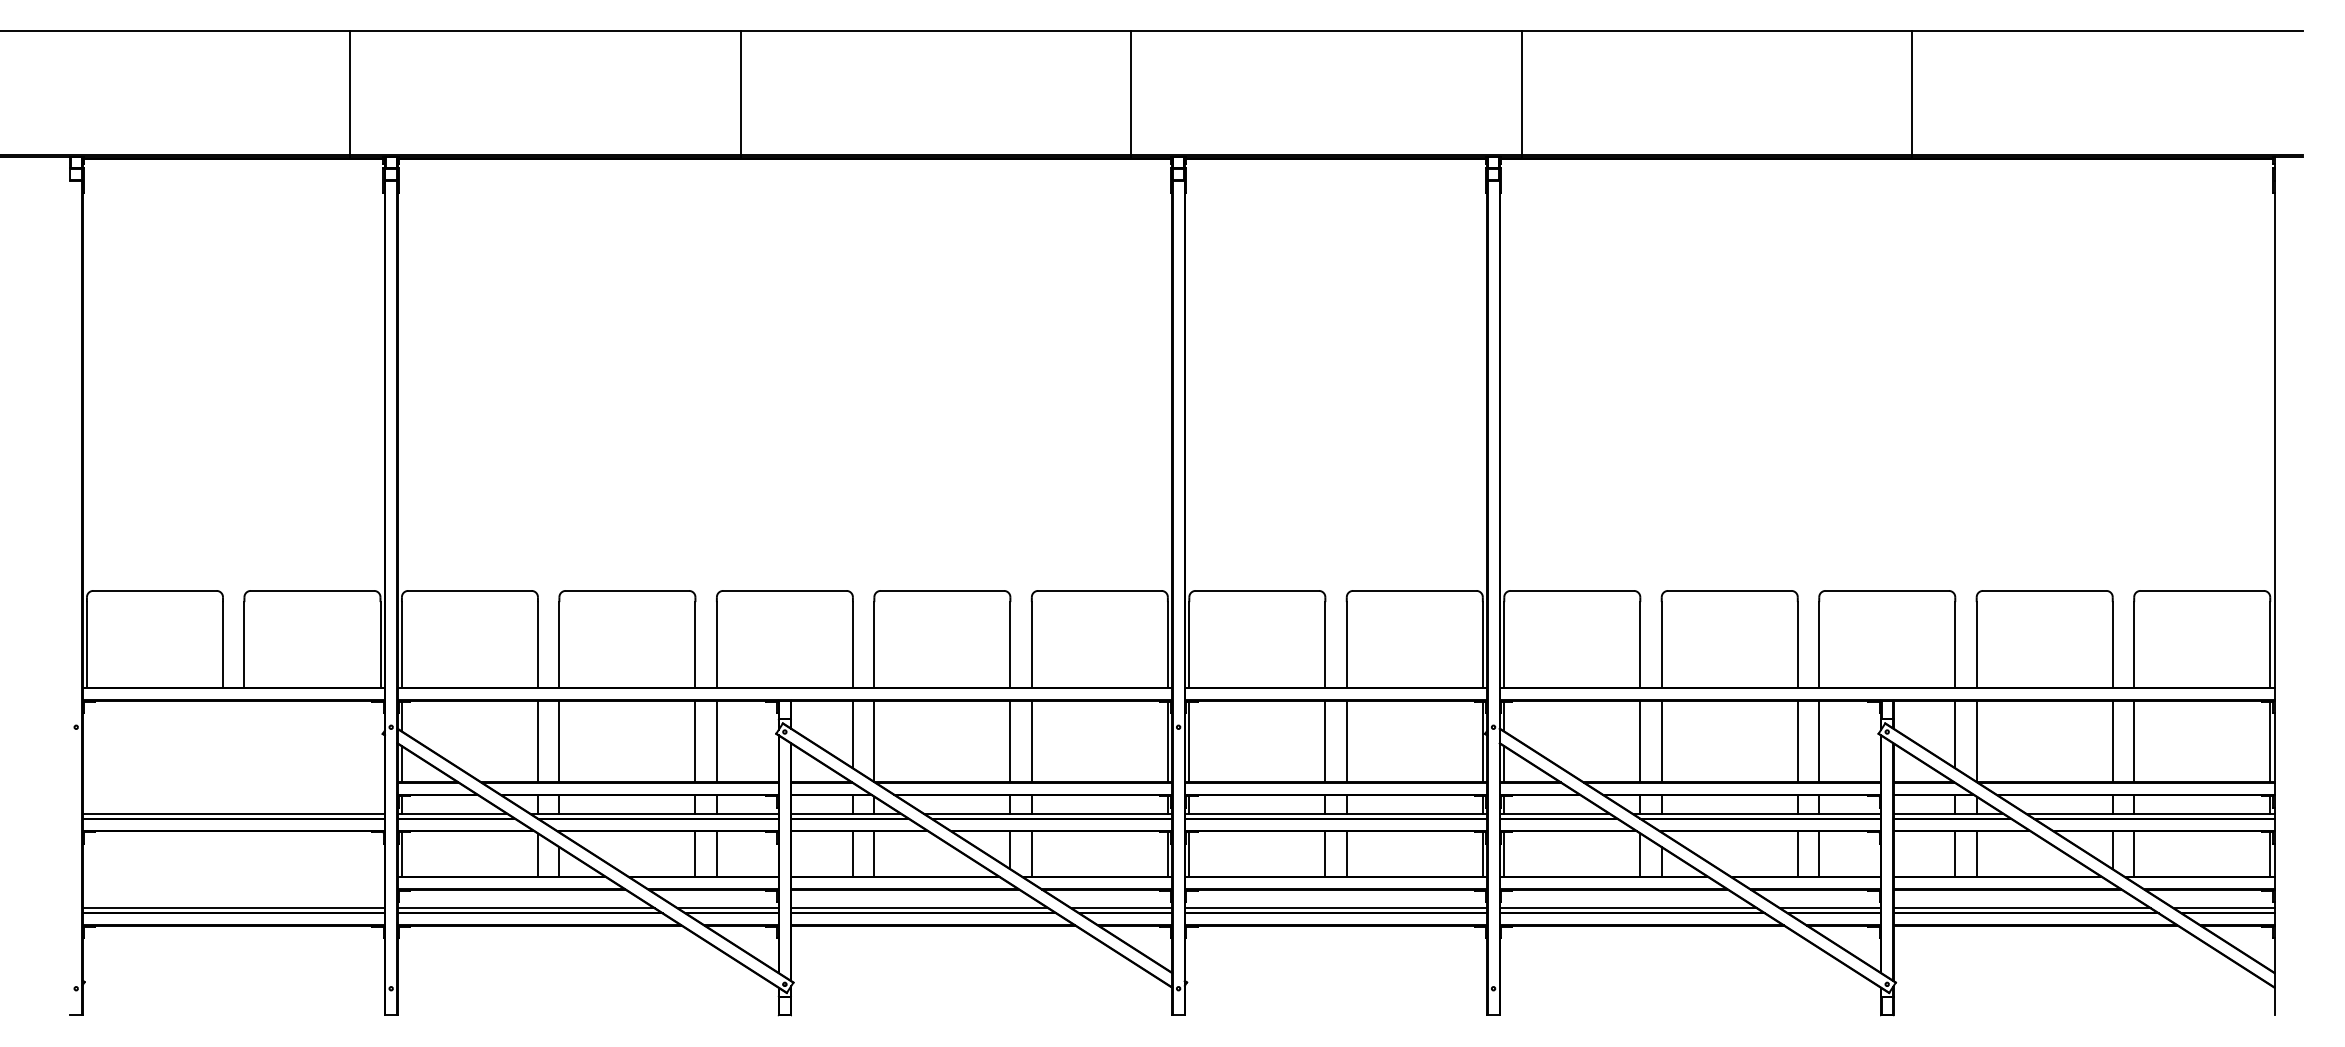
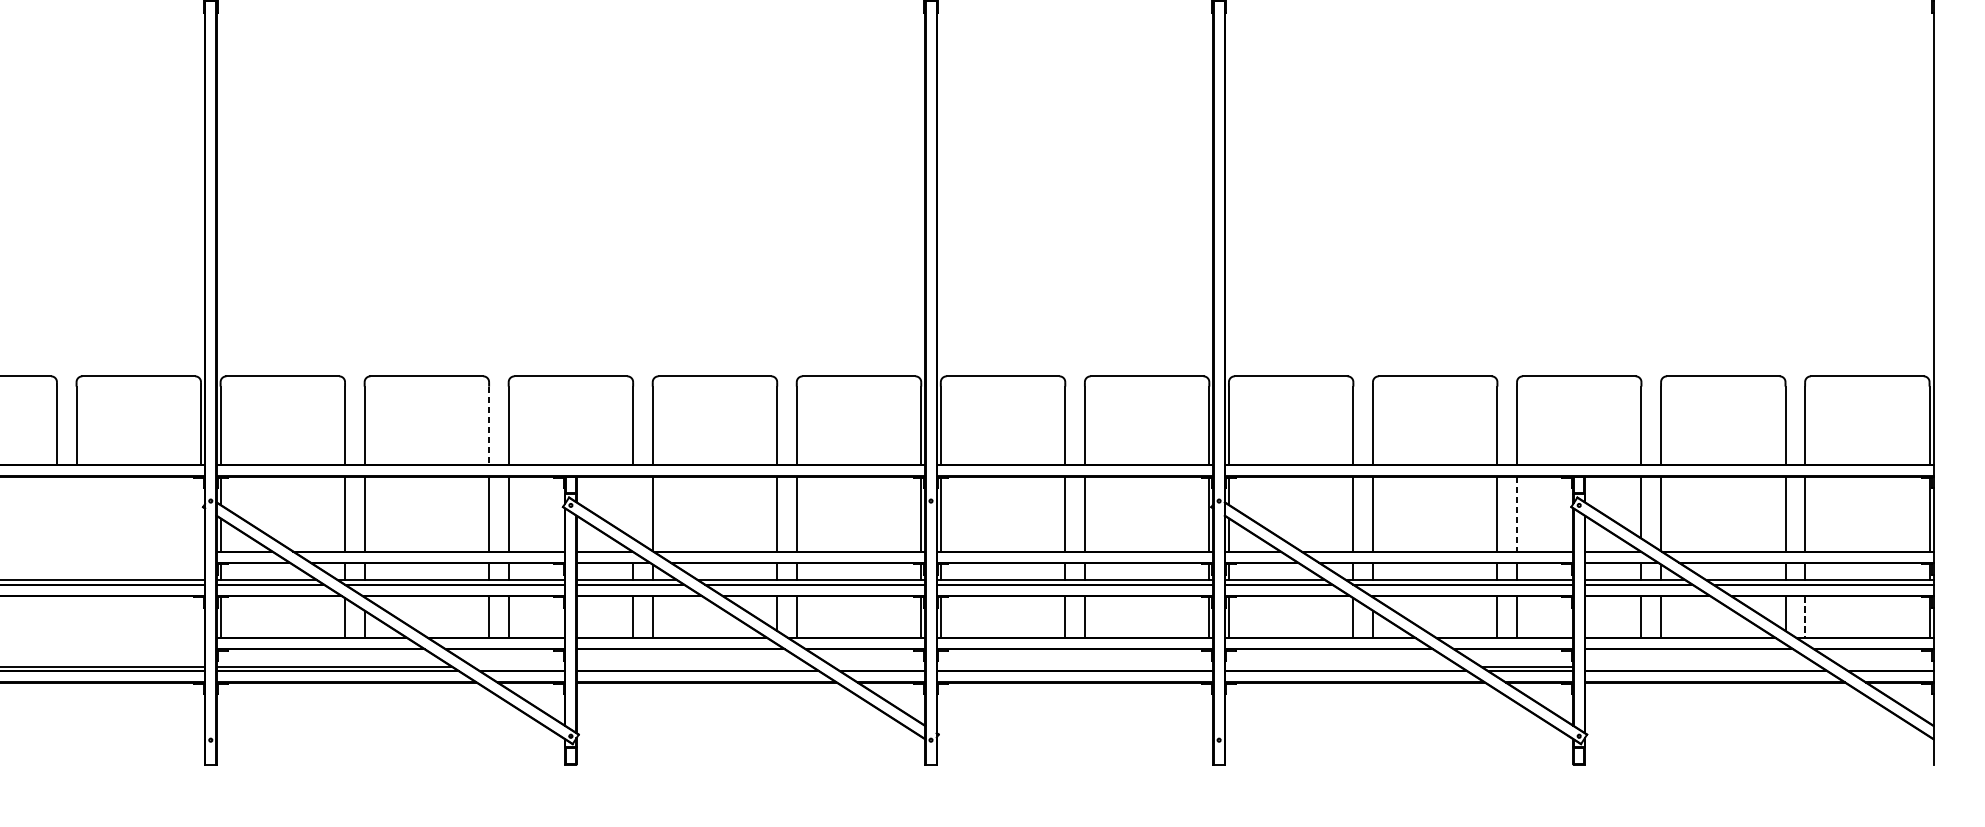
line: (695, 645) -> (489, 426), solid -> dashed
line: (852, 734) -> (632, 507), removed
line: (1819, 741) -> (1517, 514), solid -> dashed
line: (2134, 854) -> (1805, 617), solid -> dashed
line: (728, 908) -> (519, 666), removed
line: (919, 908) -> (694, 666), removed
line: (1121, 908) -> (878, 666), removed
line: (1335, 908) -> (1074, 666), removed
line: (1628, 908) -> (1342, 666), removed
line: (2021, 908) -> (1702, 666), removed
line: (2224, 908) -> (1887, 666), removed

